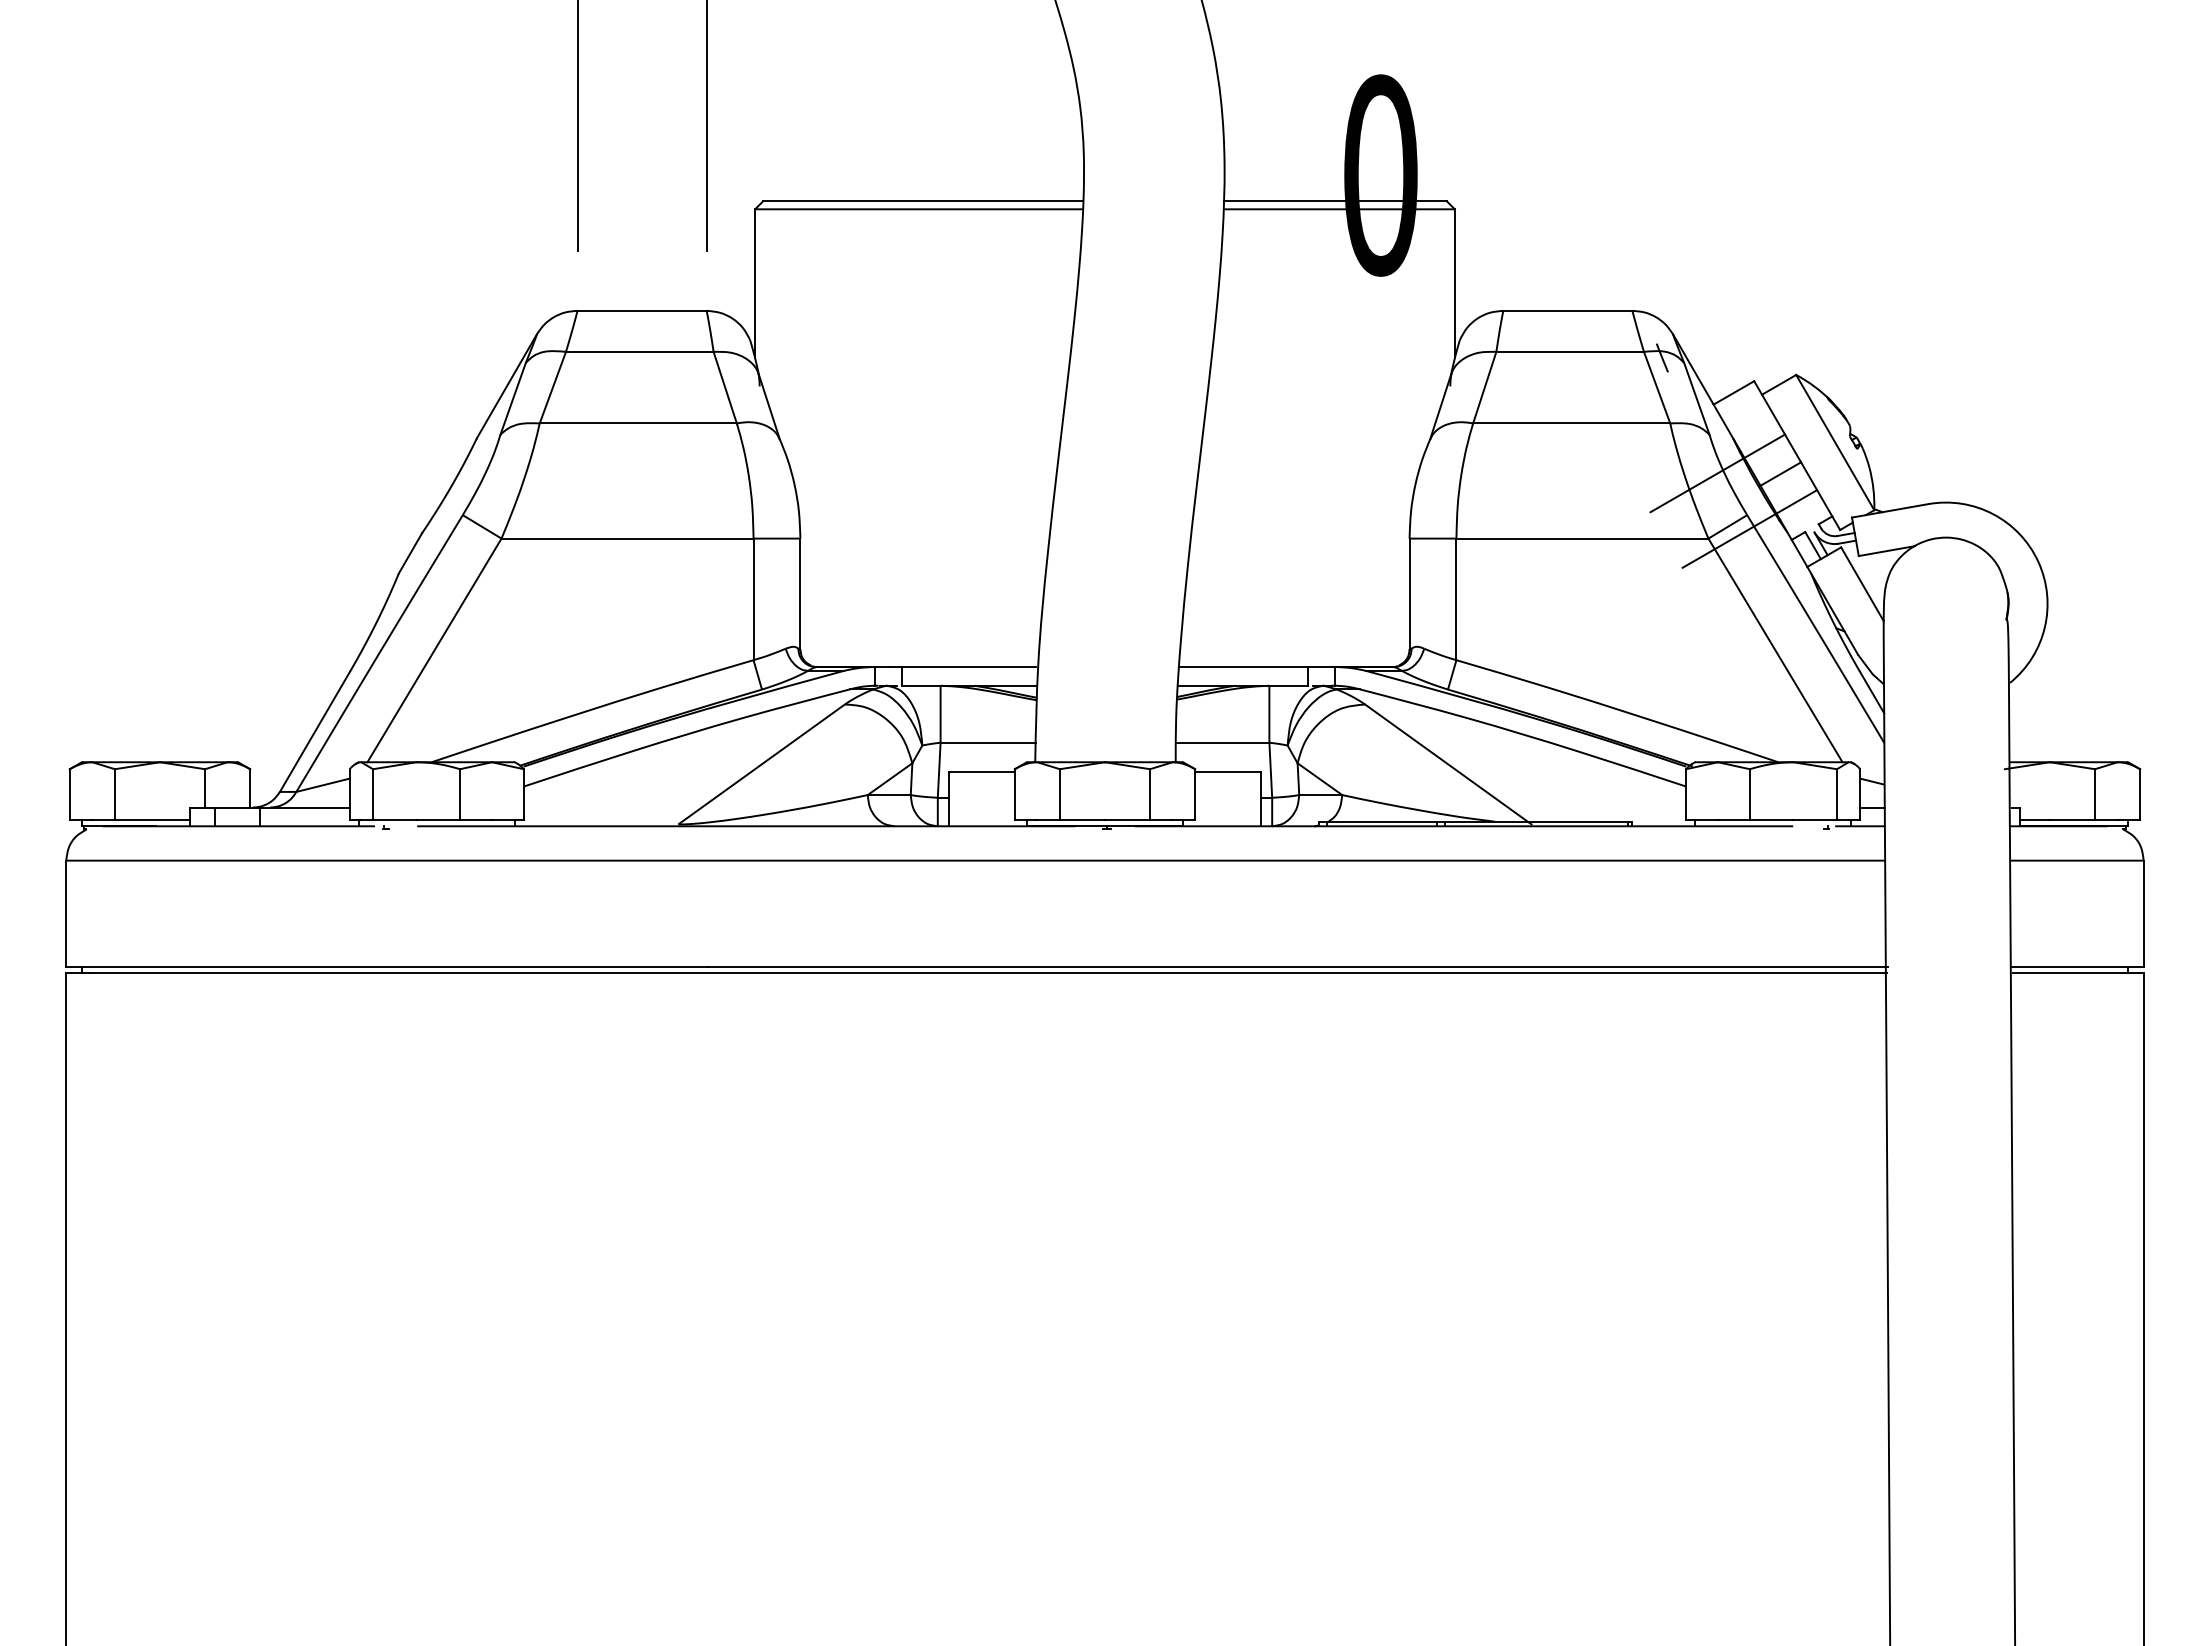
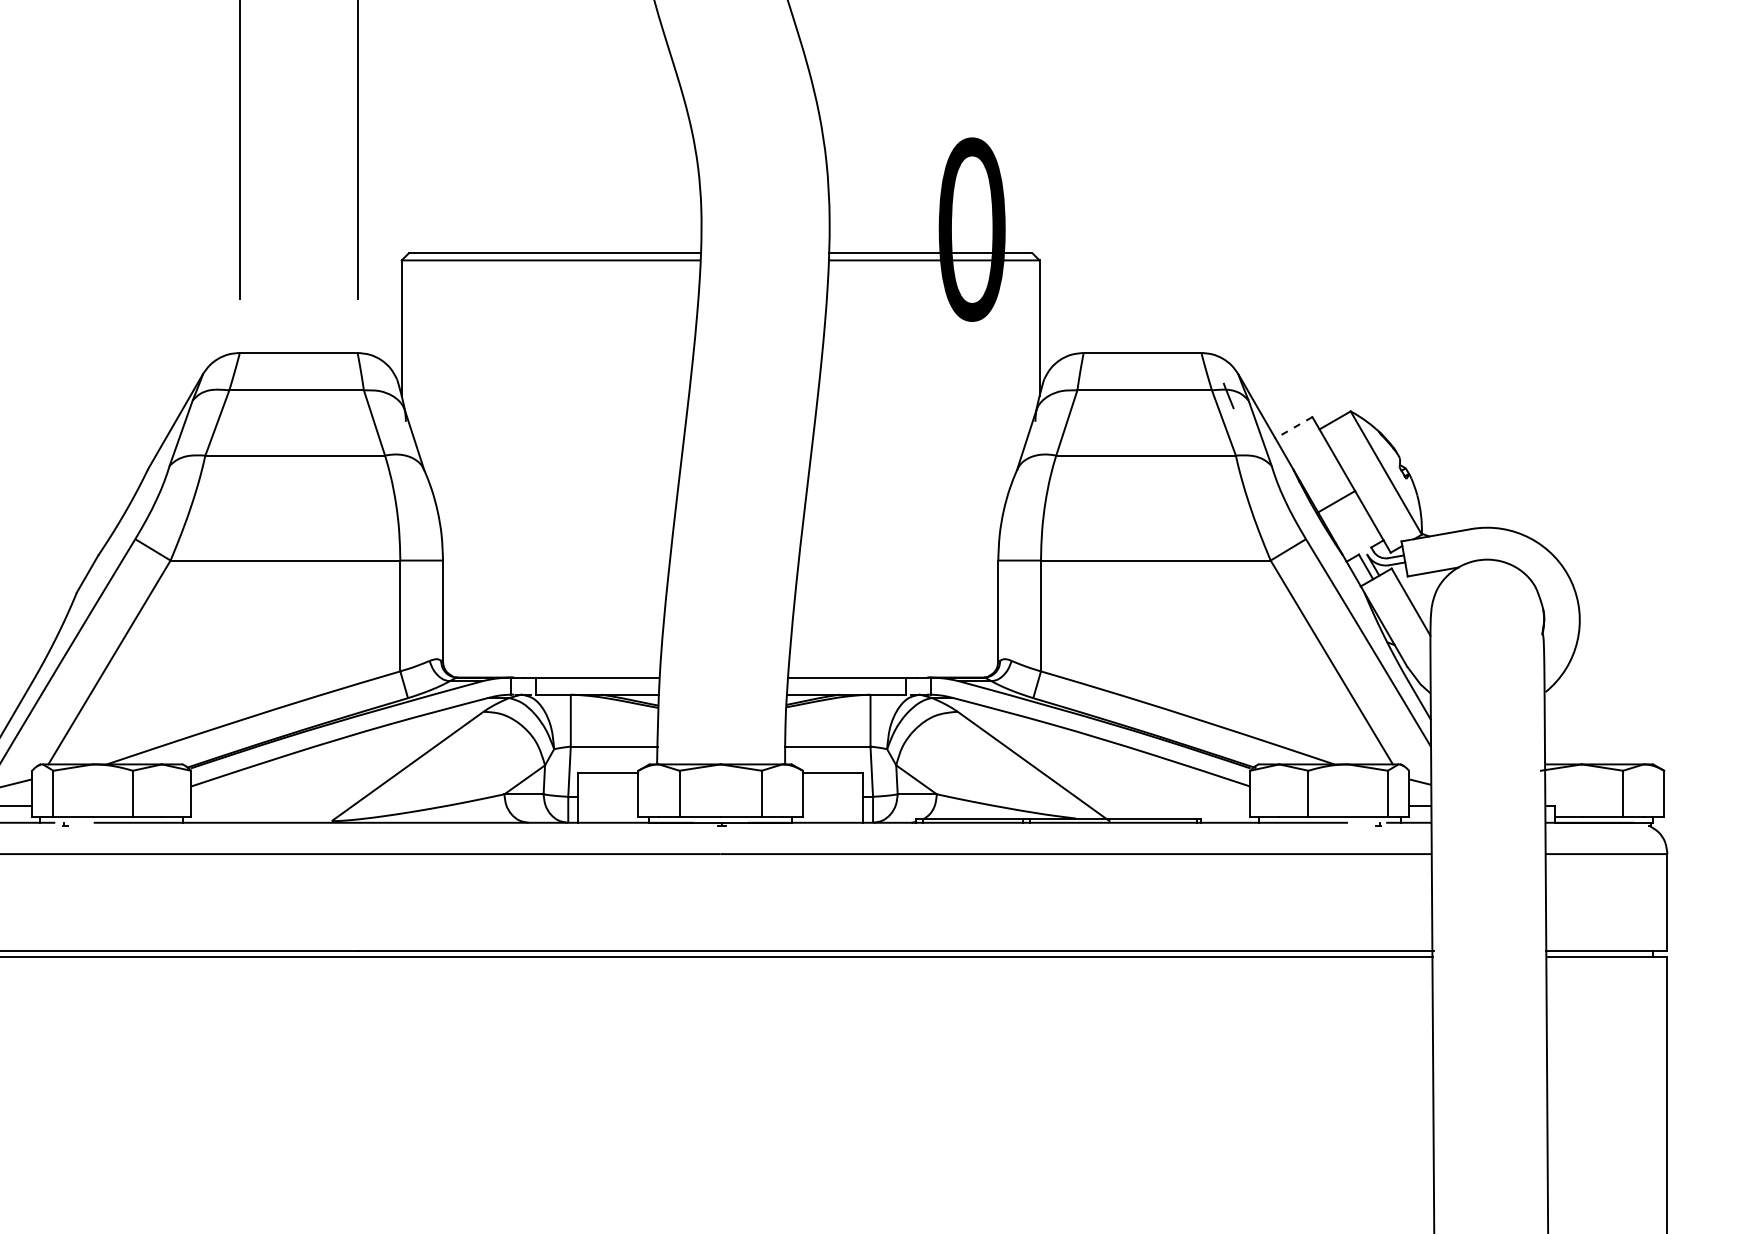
line: (1733, 393) -> (1293, 428), solid -> dashed
line: (1717, 473) -> (1278, 501), removed
line: (1749, 528) -> (1308, 551), removed

